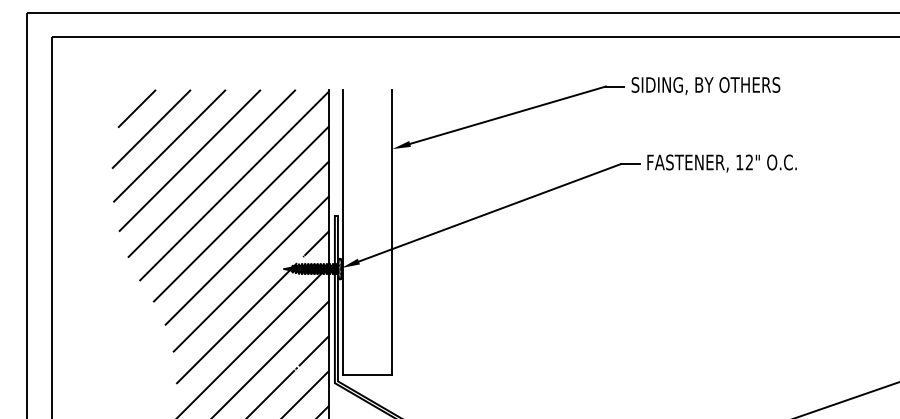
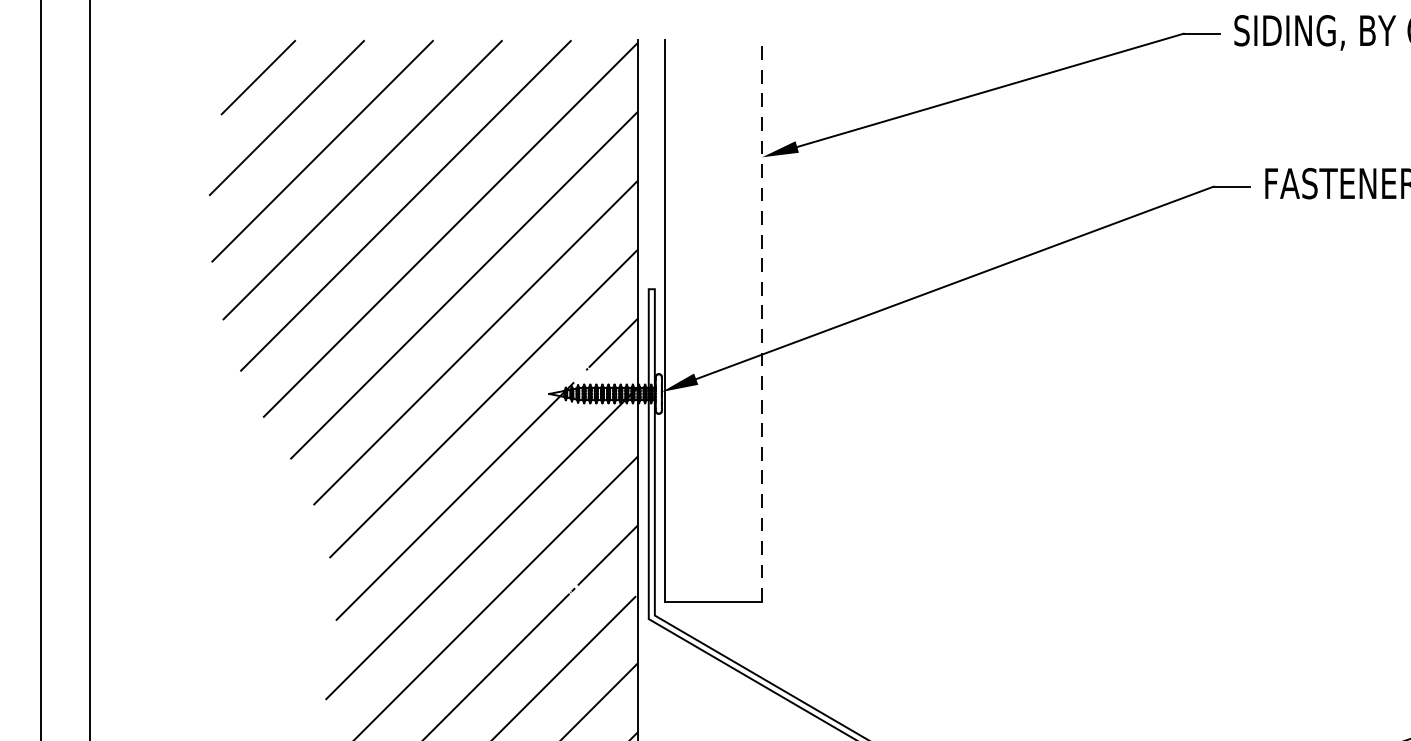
line: (392, 231) -> (762, 319), solid -> dashed

